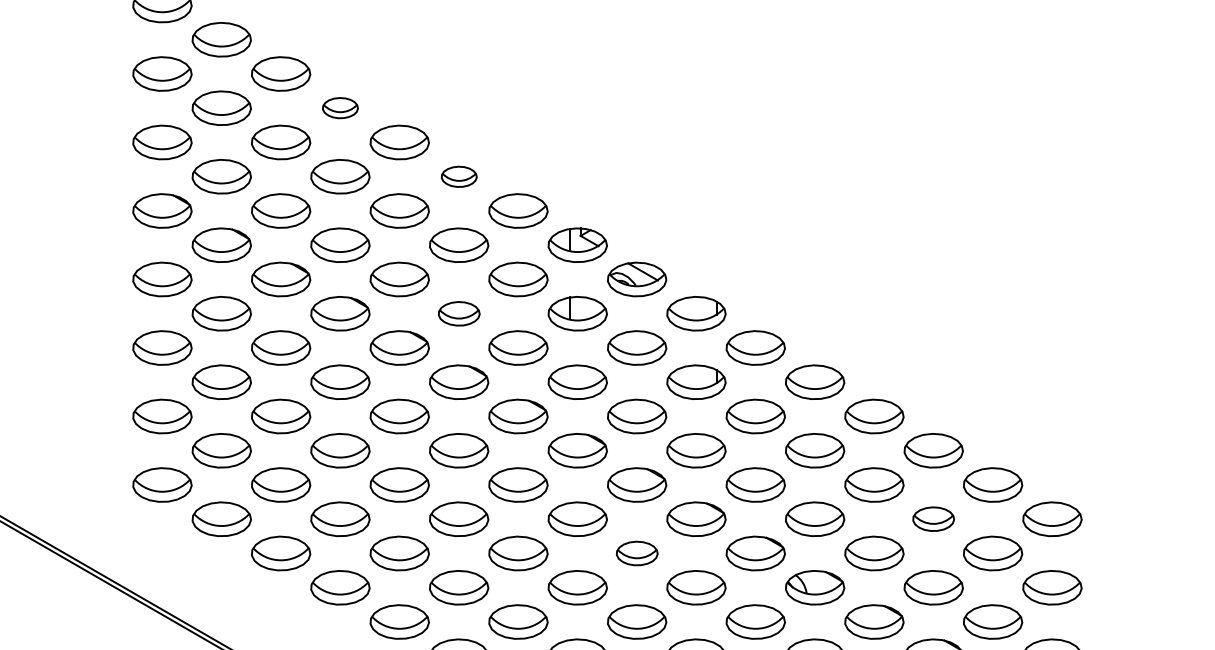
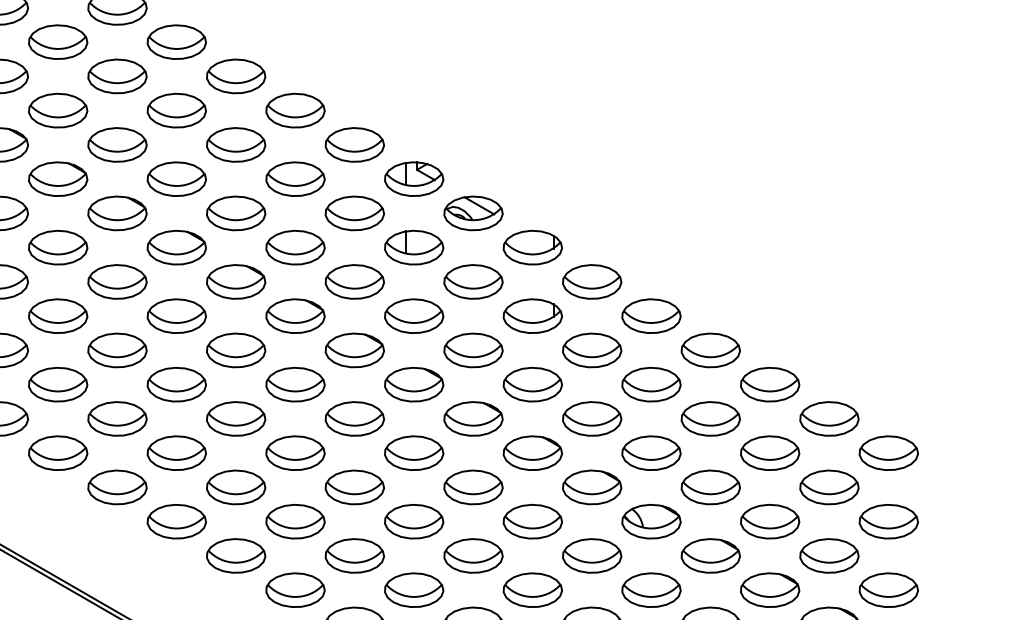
part: (340, 107) -> (176, 41), size x1.67
part: (459, 176) -> (295, 110), size x1.67
part: (459, 313) -> (295, 247), size x1.43
part: (933, 518) -> (769, 452), size x1.43
part: (637, 553) -> (473, 487), size x1.43

